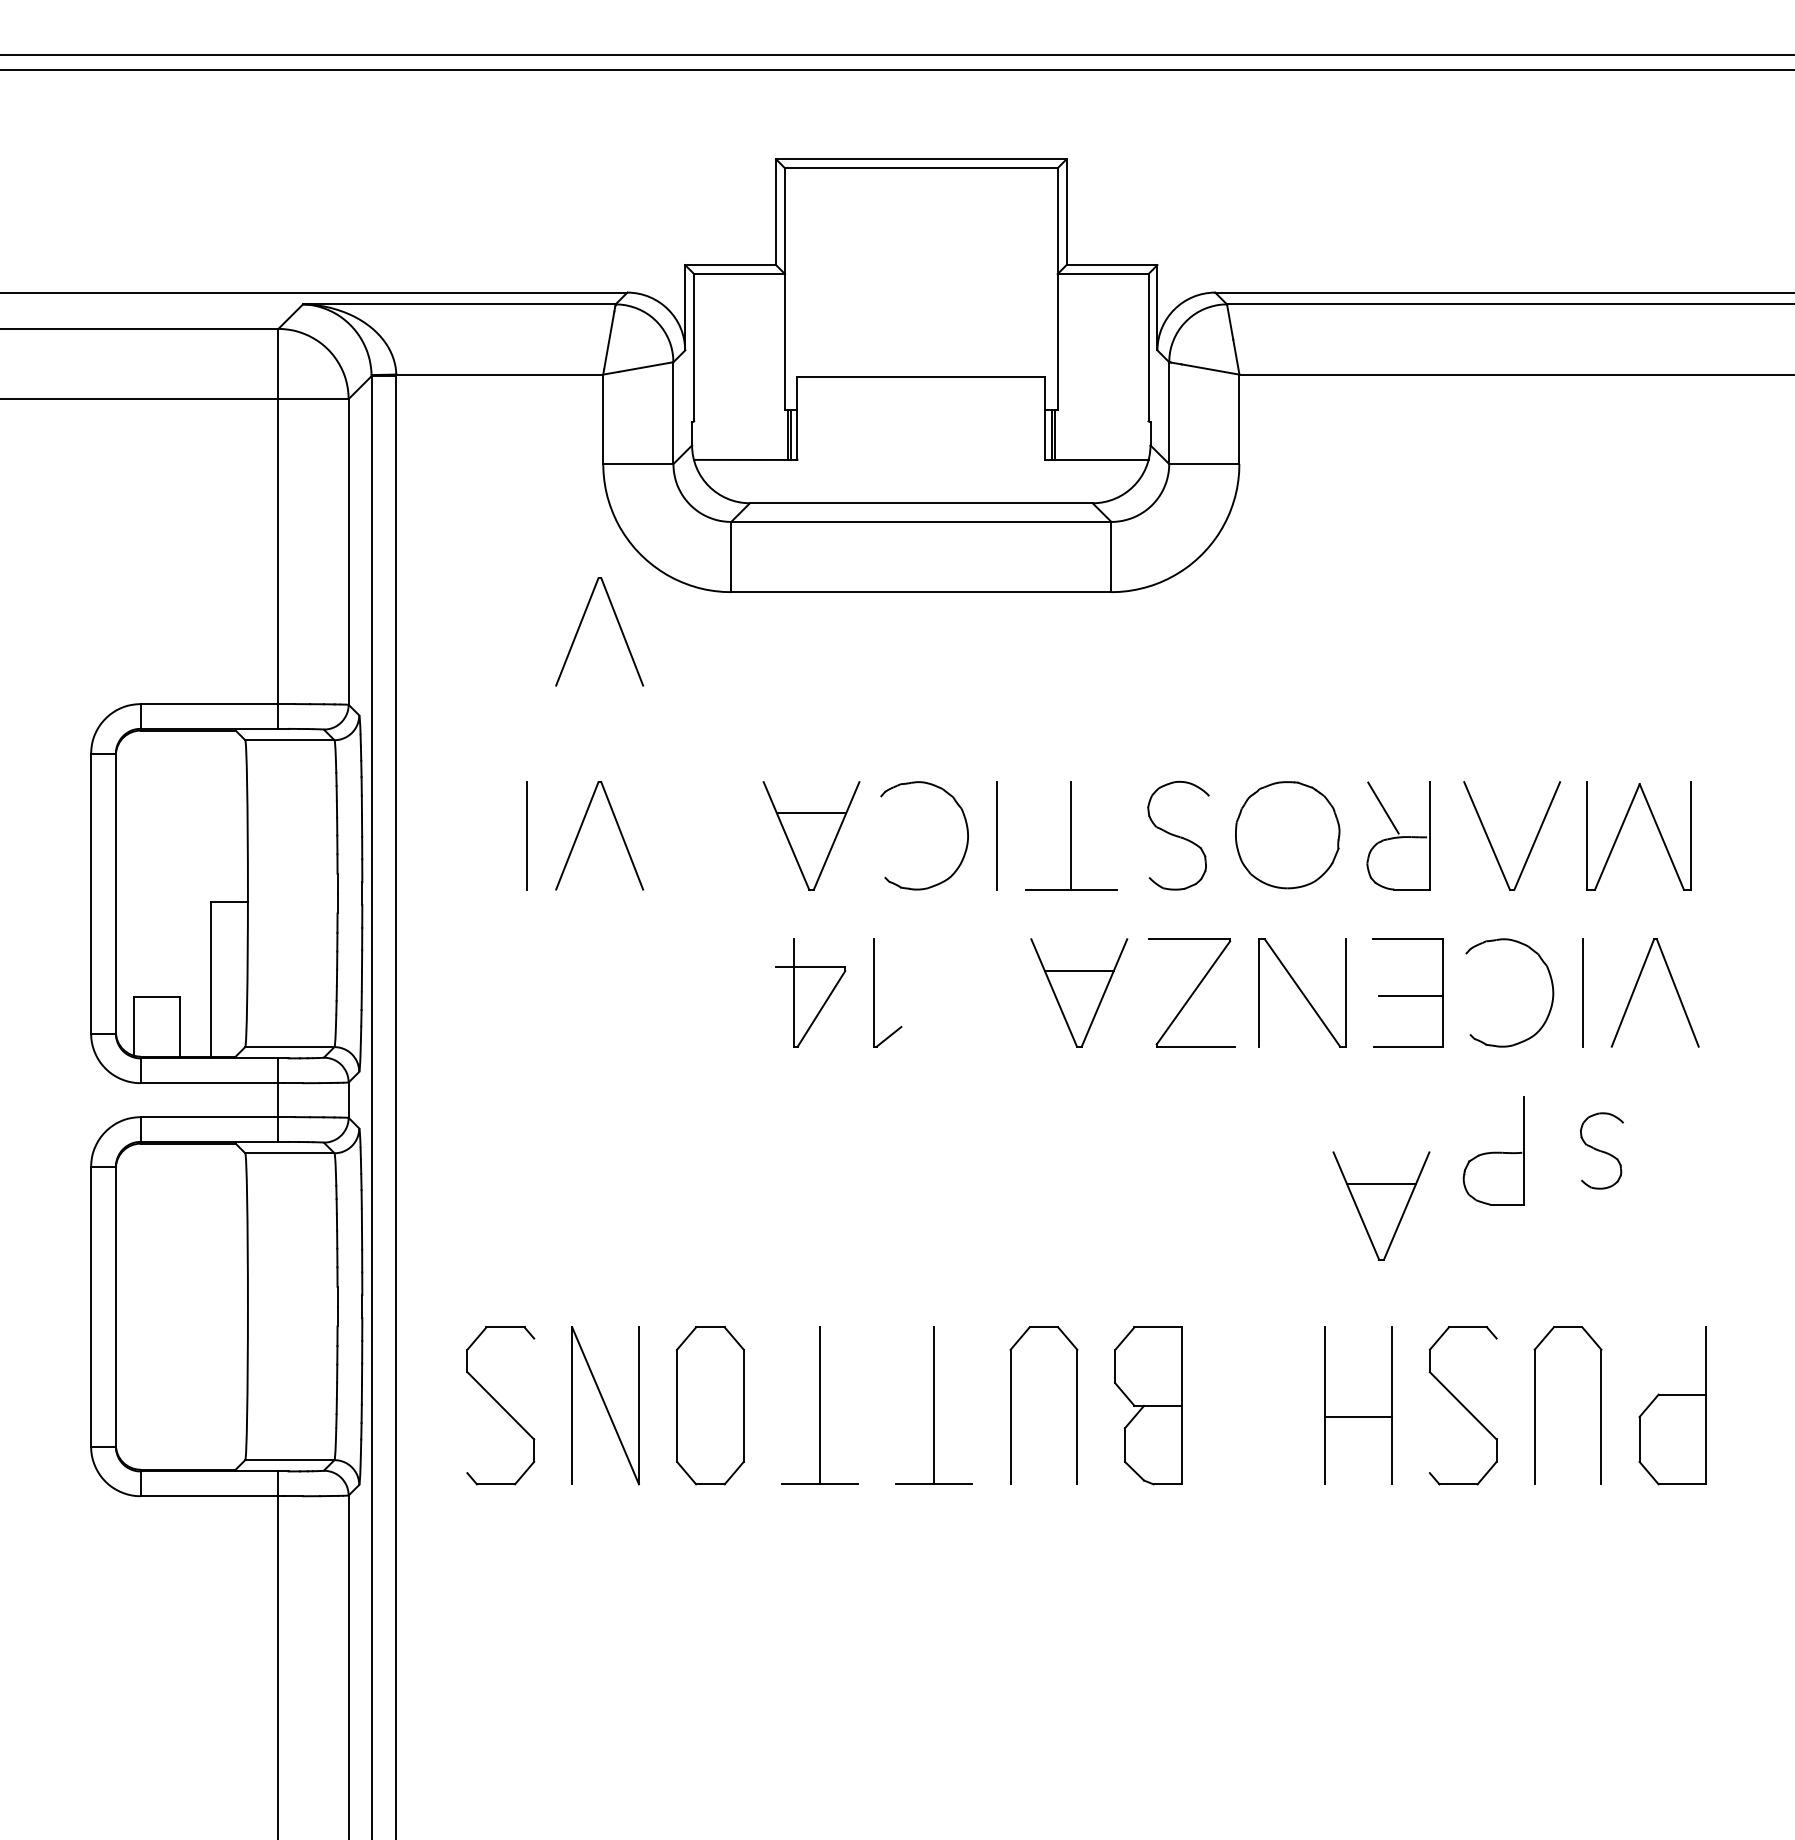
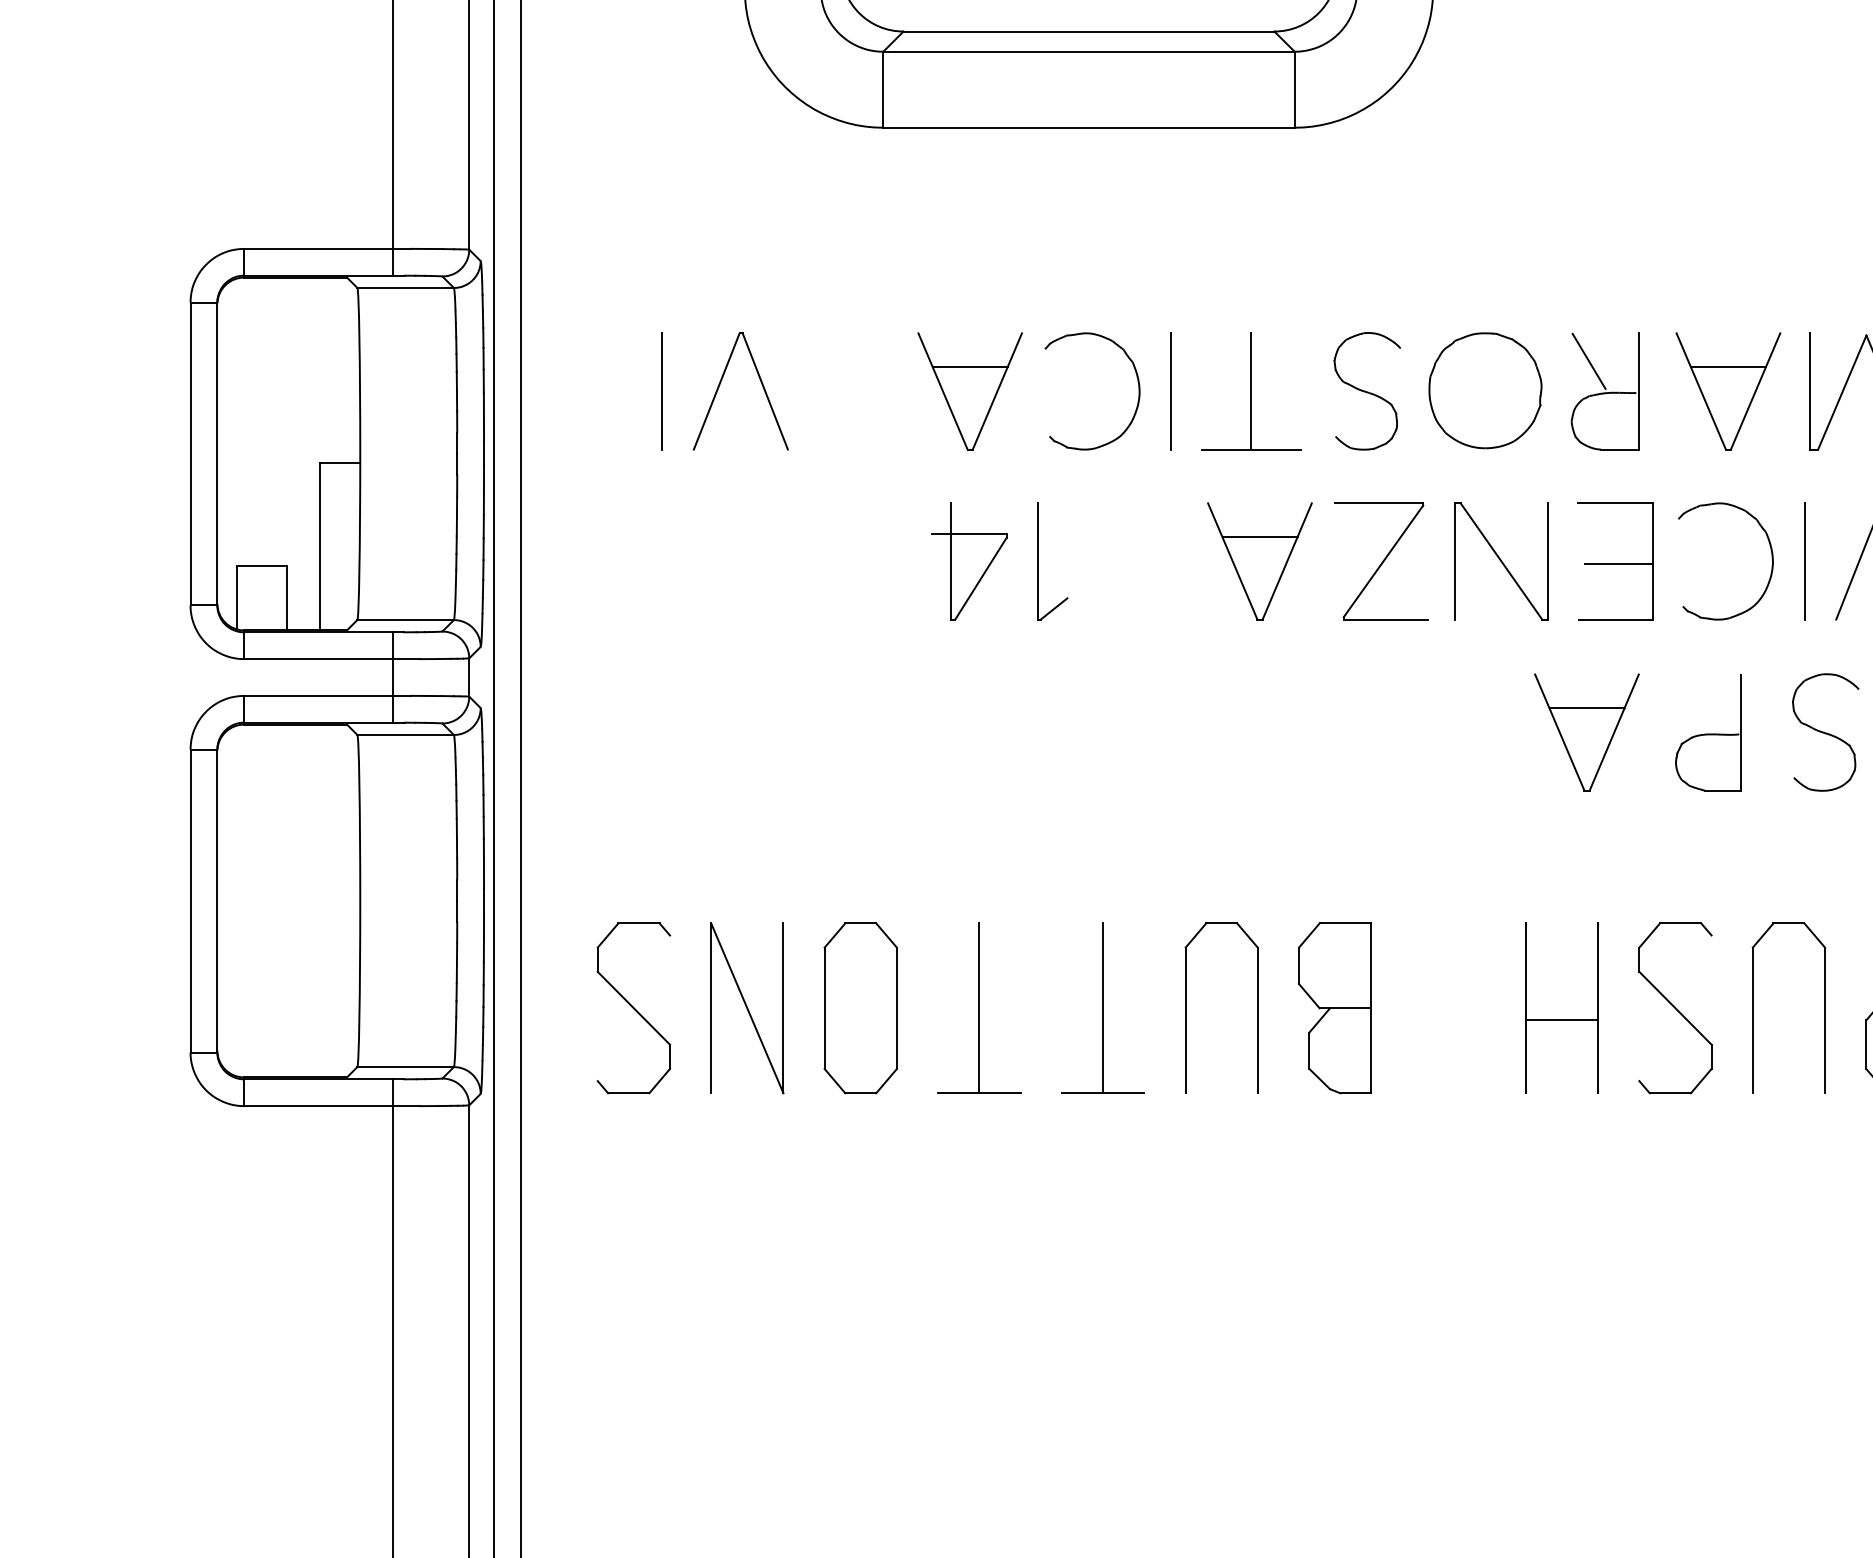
part: (581, 624) -> (721, 162), removed
line: (1511, 813) -> (1727, 367), added
part: (1601, 1150) -> (1825, 731), size x1.43
part: (1381, 1205) -> (1586, 731), moved

